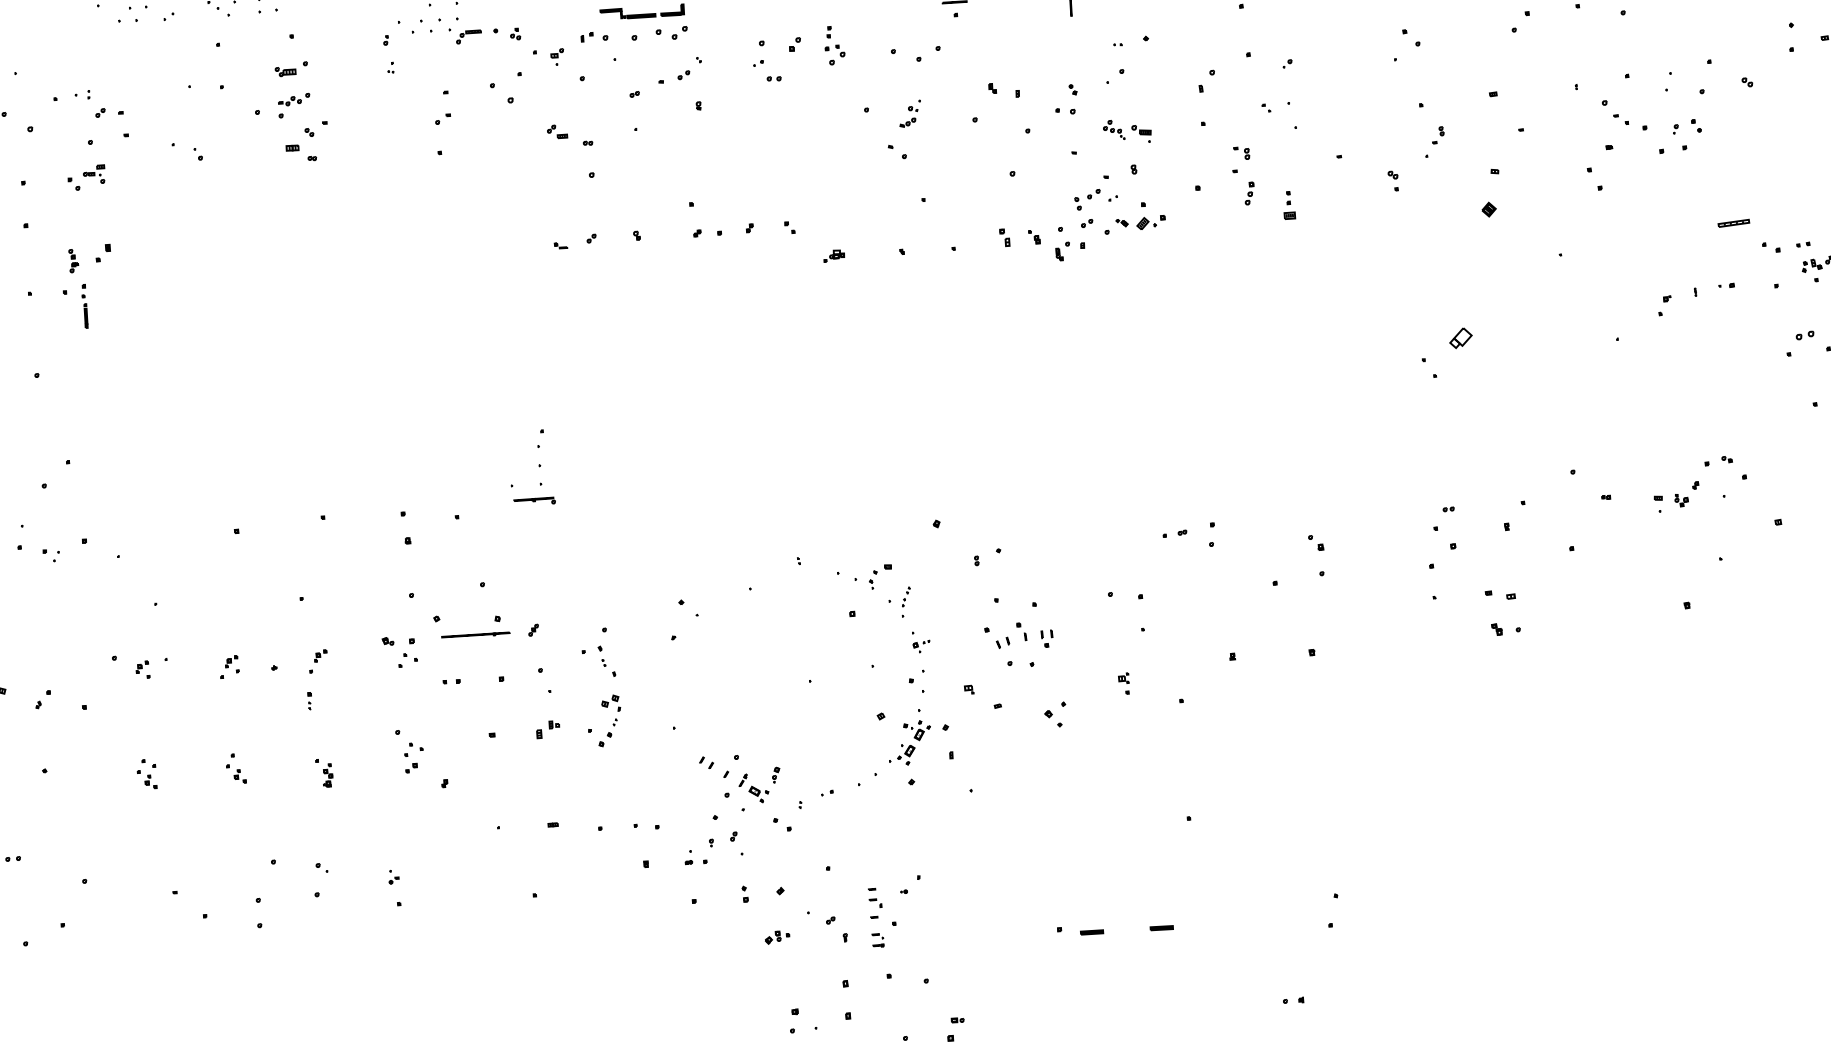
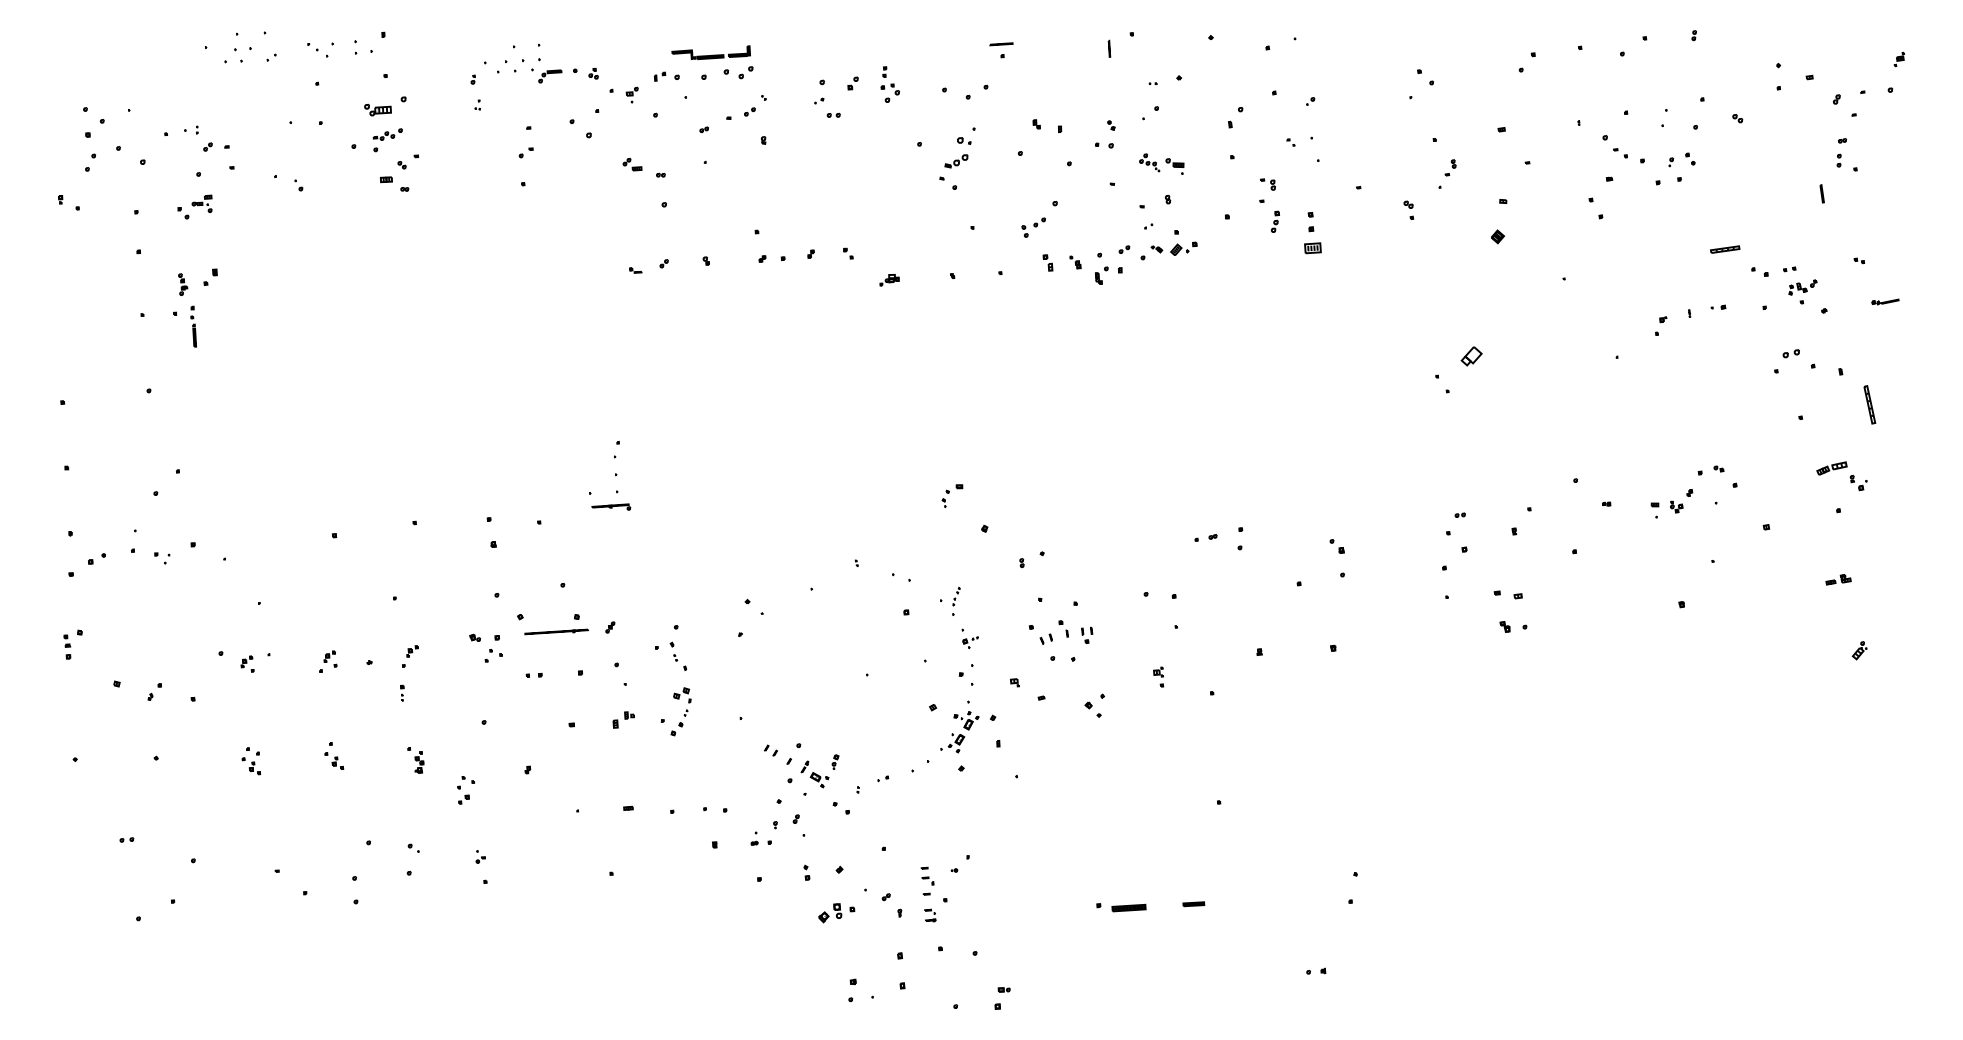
part: (290, 69) -> (384, 106), size x1.4
part: (910, 113) -> (960, 147), size x1.6
part: (1087, 199) -> (1033, 227), moved
part: (1289, 204) -> (1312, 232), size x1.6
part: (880, 576) -> (952, 495), moved
part: (413, 758) -> (465, 790), moved
part: (1091, 932) -> (1128, 908), size x1.6
part: (777, 937) -> (836, 912), size x1.6

